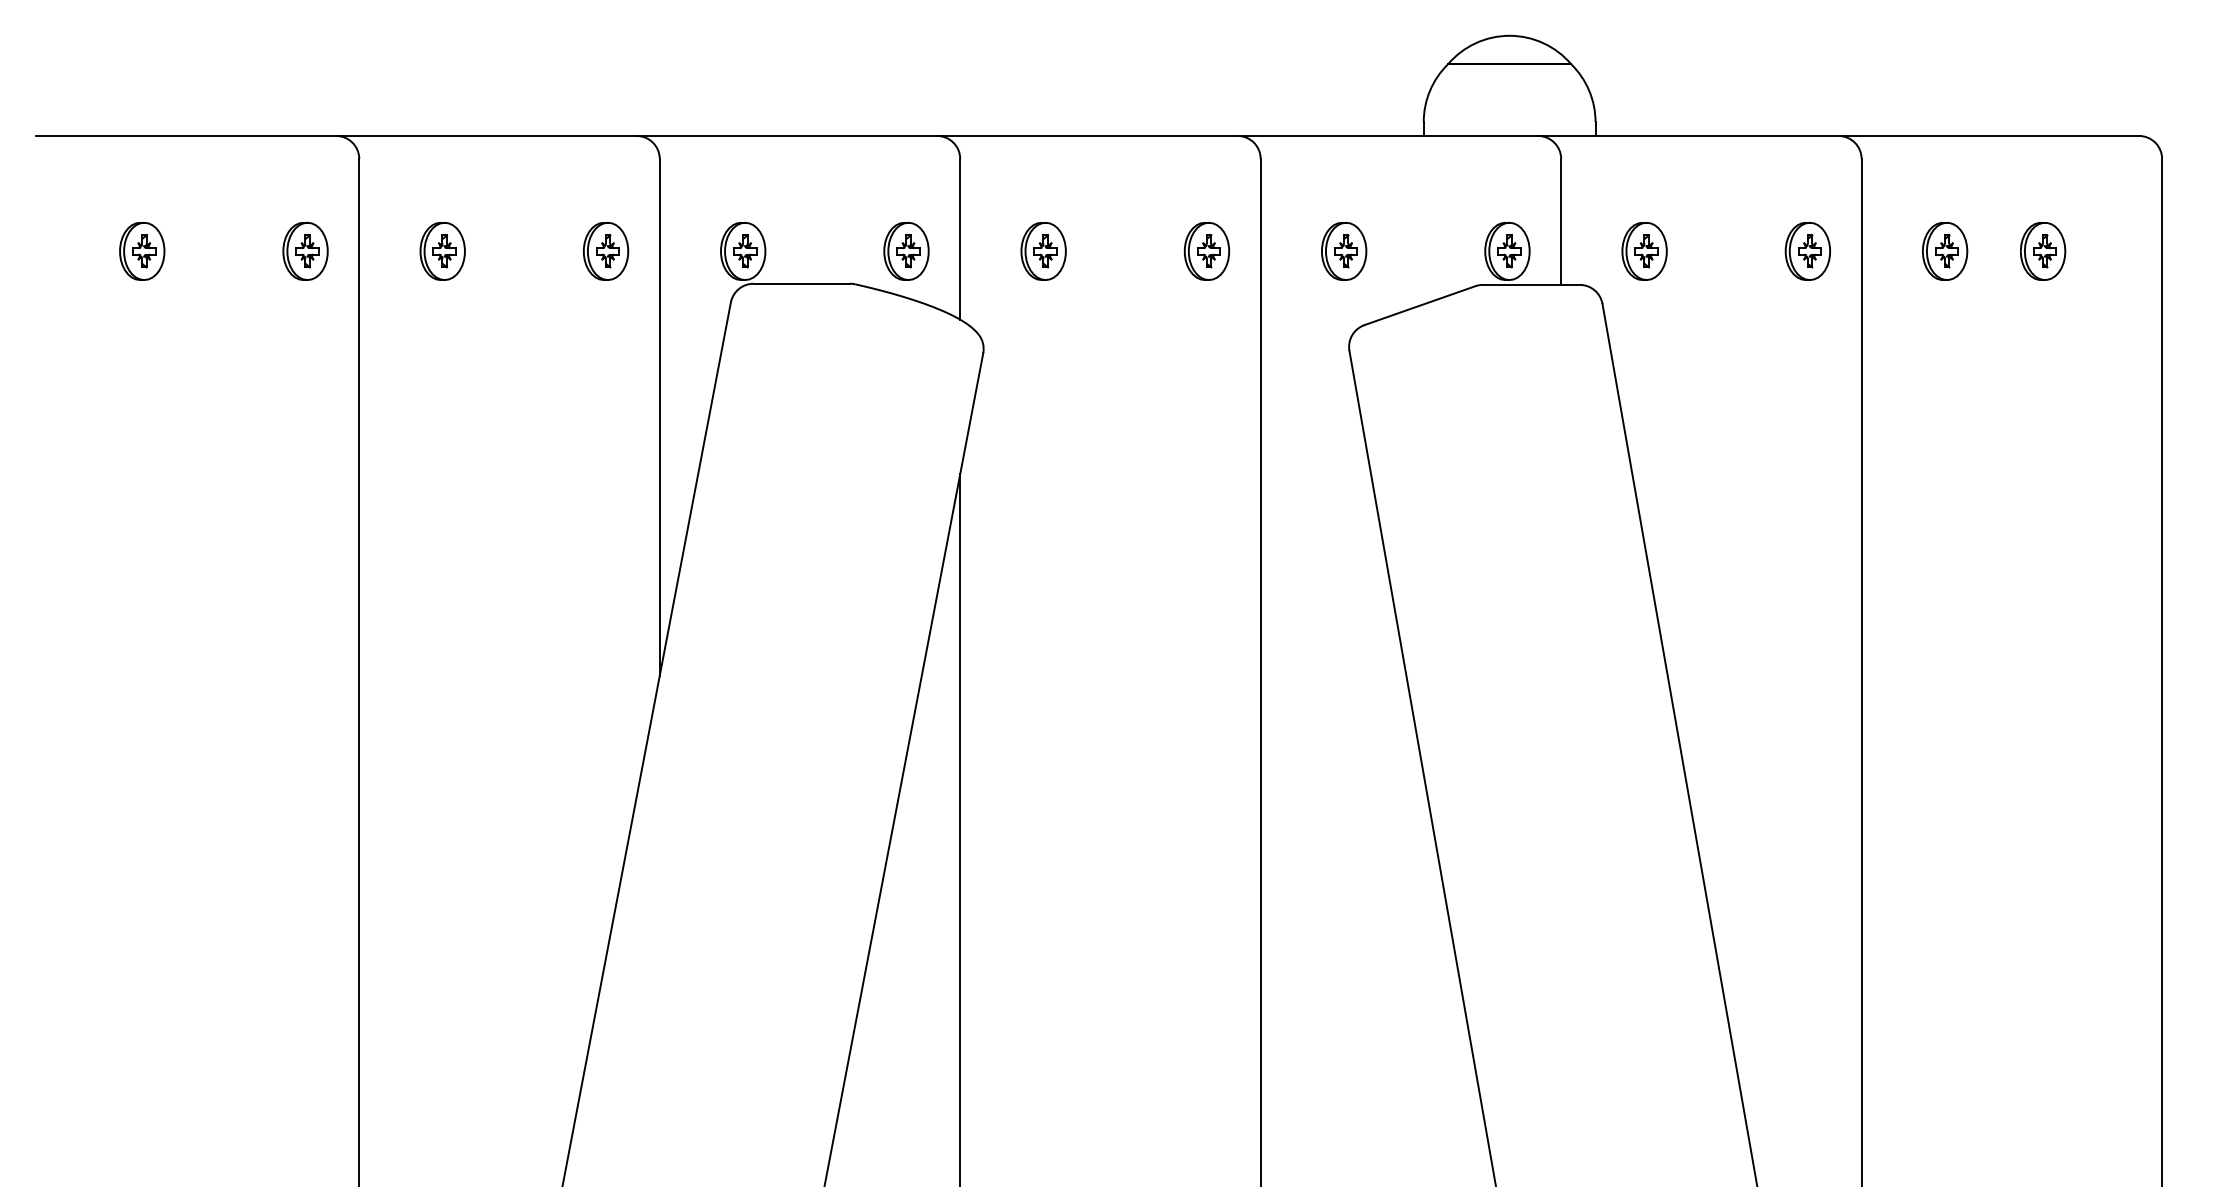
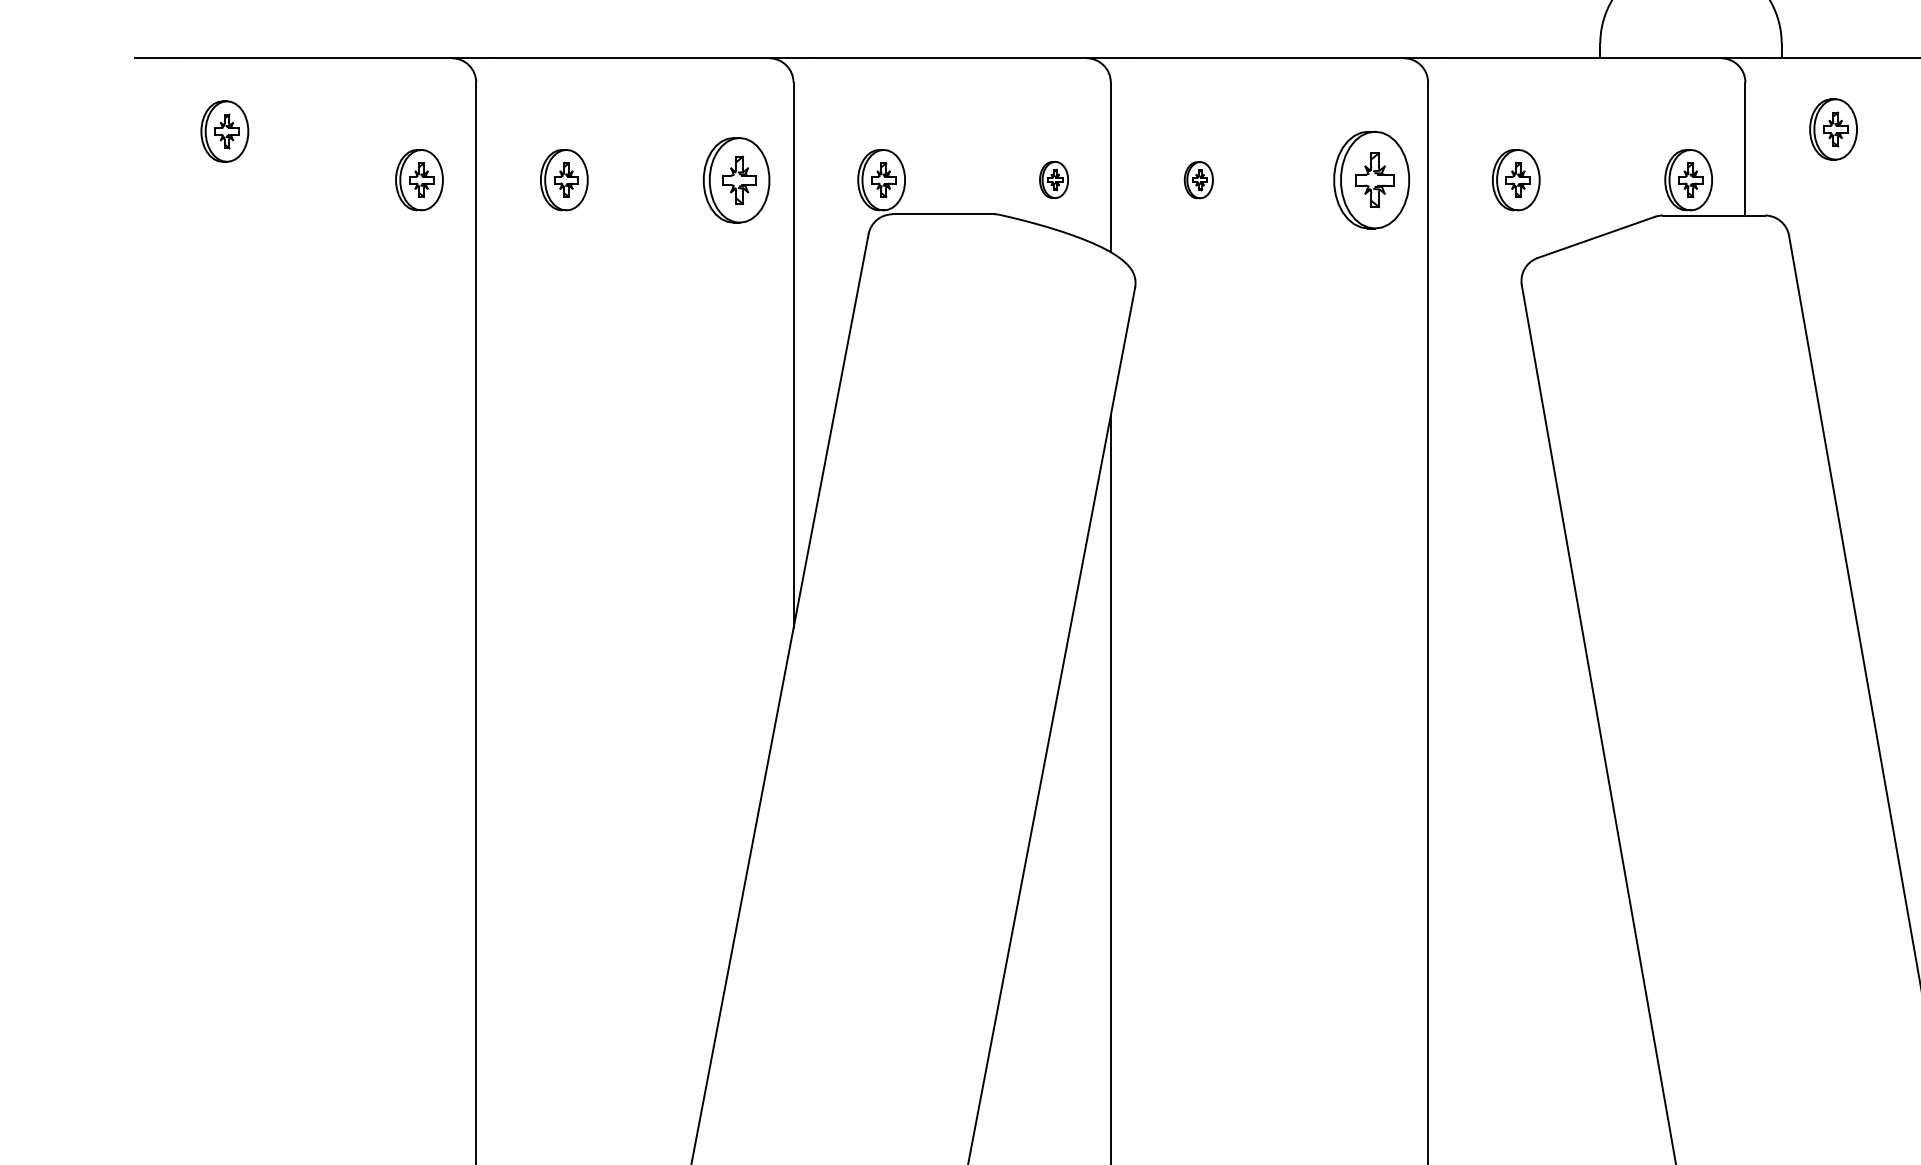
part: (606, 250) -> (737, 179), size x1.4
part: (906, 250) -> (1054, 179), size x0.6
part: (142, 251) -> (225, 131), moved
part: (1043, 251) -> (1198, 180), size x0.6
part: (1206, 251) -> (1370, 180), size x1.6
part: (1644, 251) -> (1833, 129), moved

